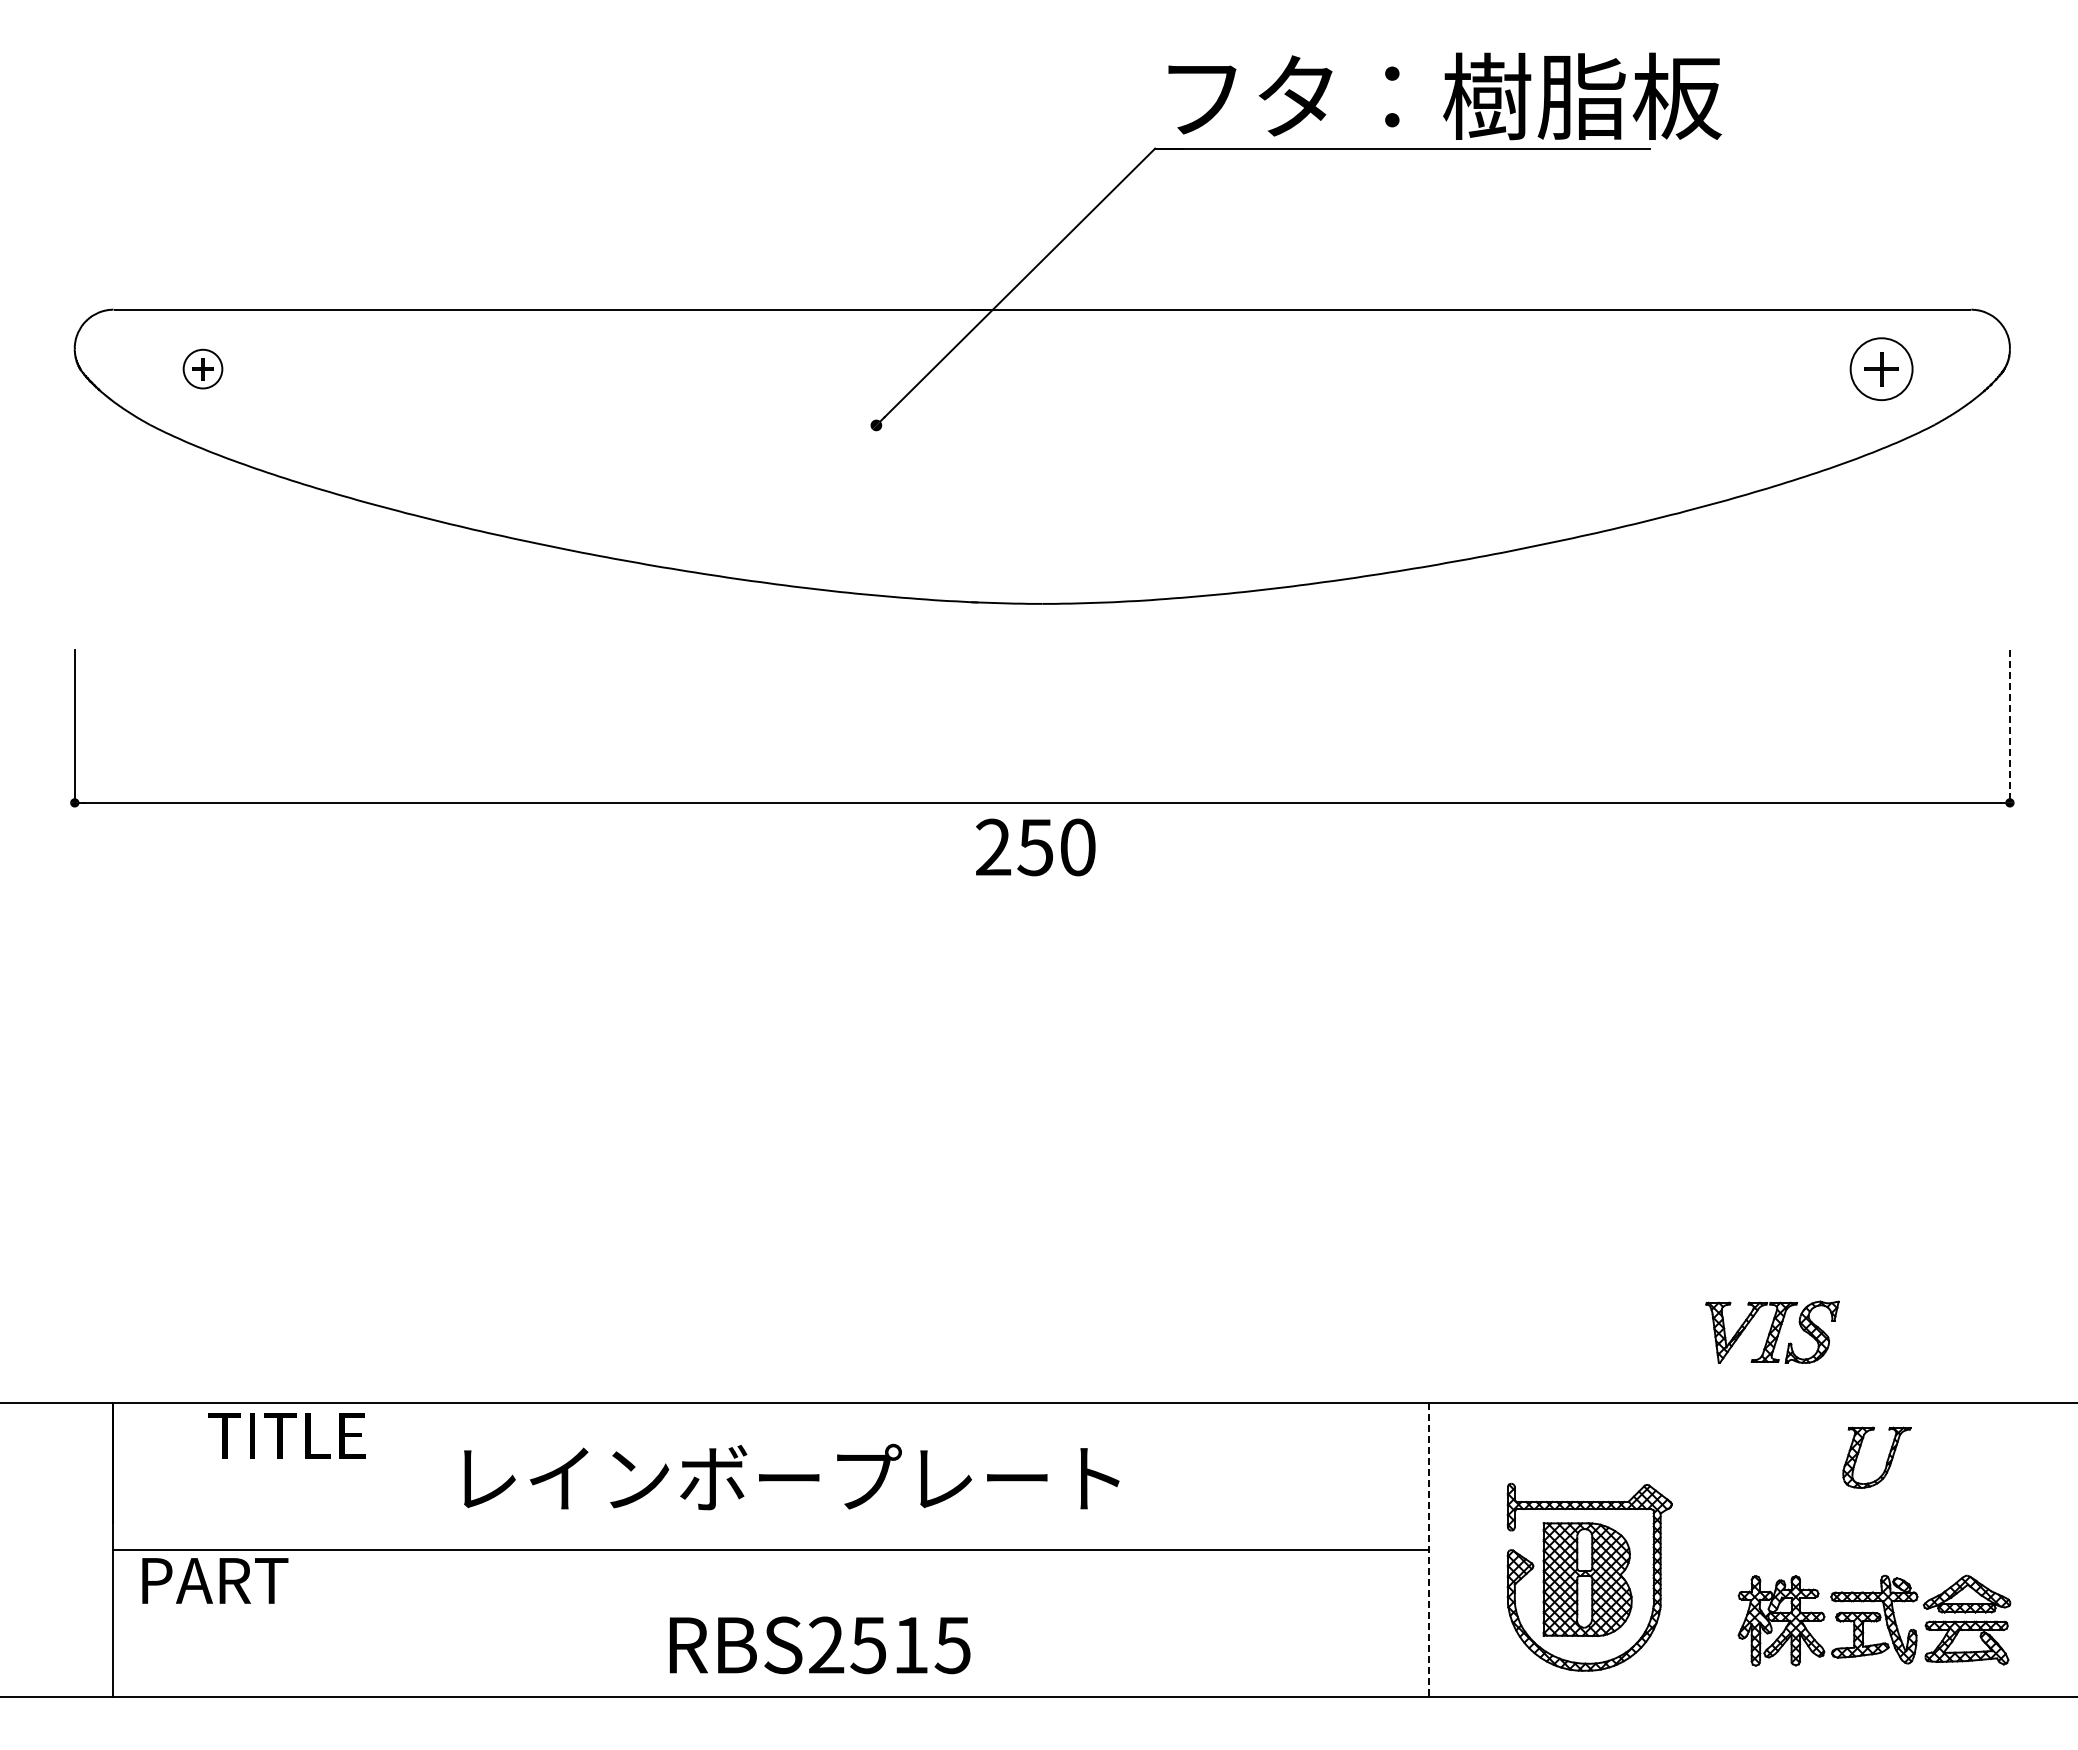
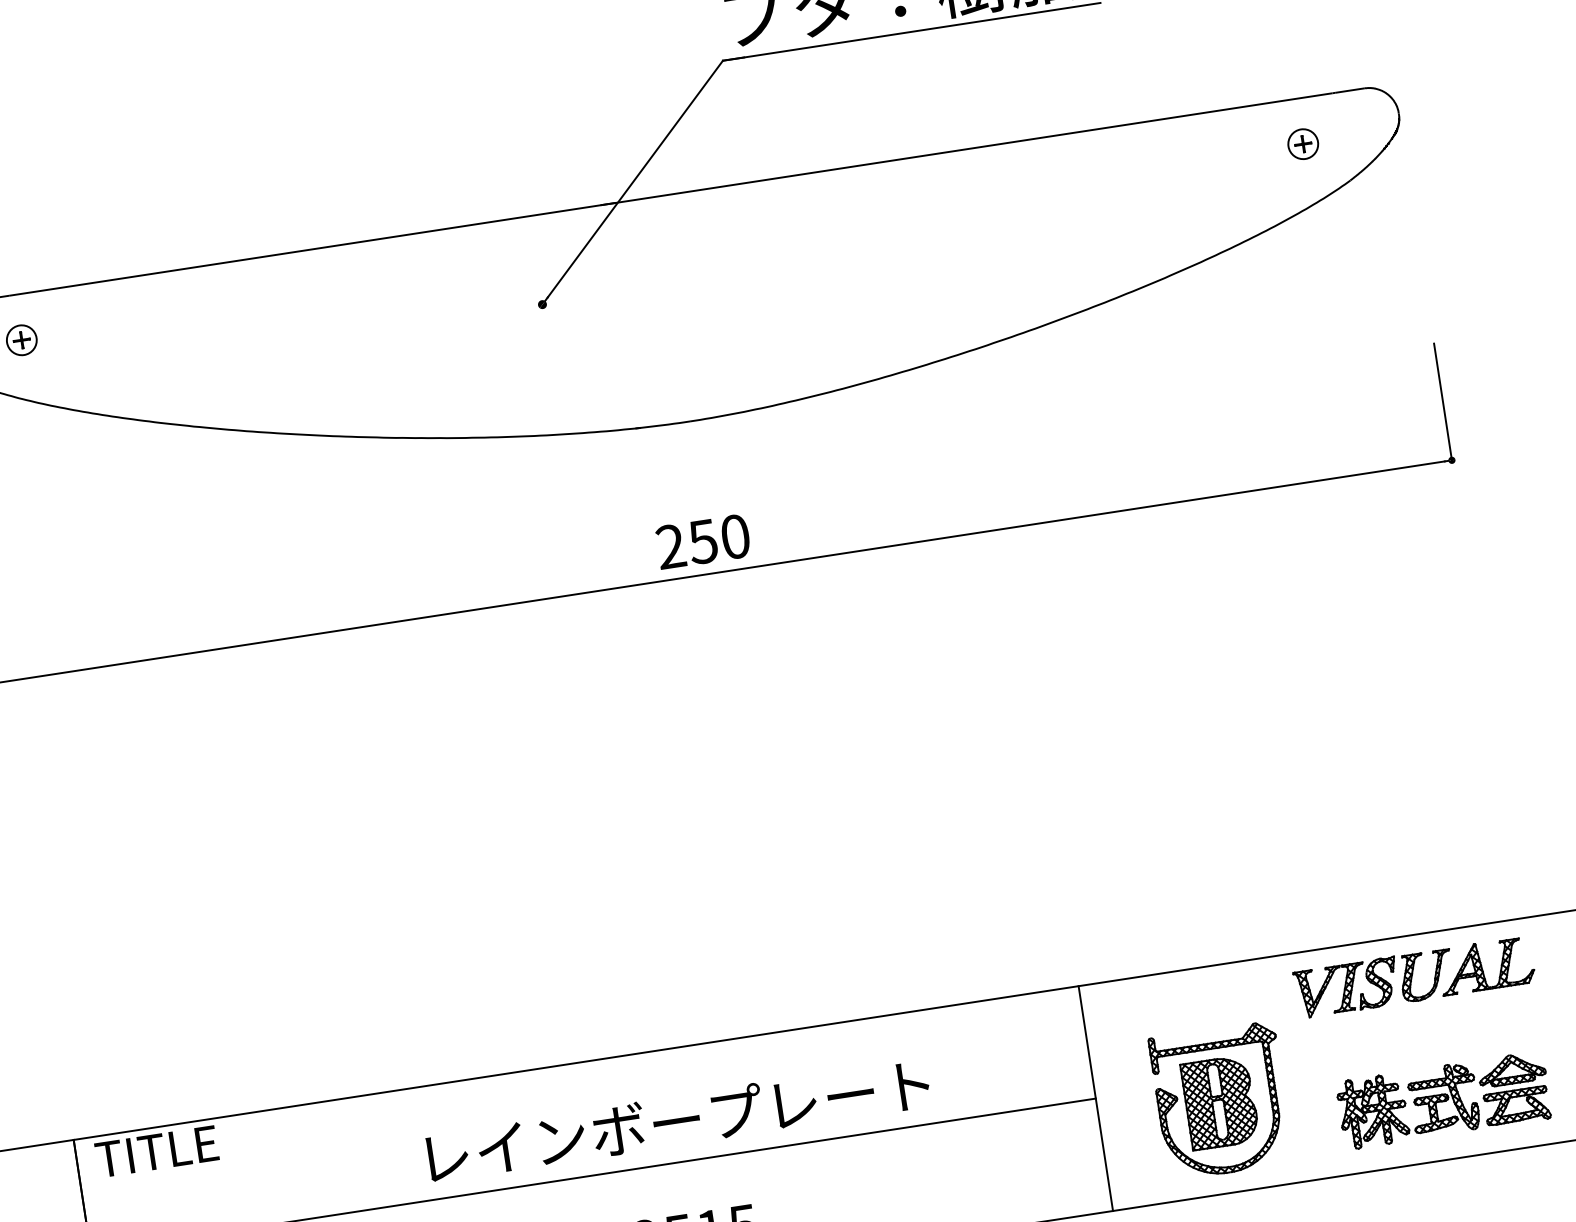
part: (1881, 368) -> (1303, 143), size x0.62
line: (2009, 726) -> (1442, 402), dashed -> solid
text: (1035, 847) -> (703, 541), moved
part: (1772, 1331) -> (1347, 987), moved
text: (286, 1435) -> (156, 1151), moved
part: (1954, 1456) -> (1485, 965), added
text: (791, 1476) -> (678, 1119), moved
line: (1429, 1550) -> (1096, 1098), dashed -> solid

